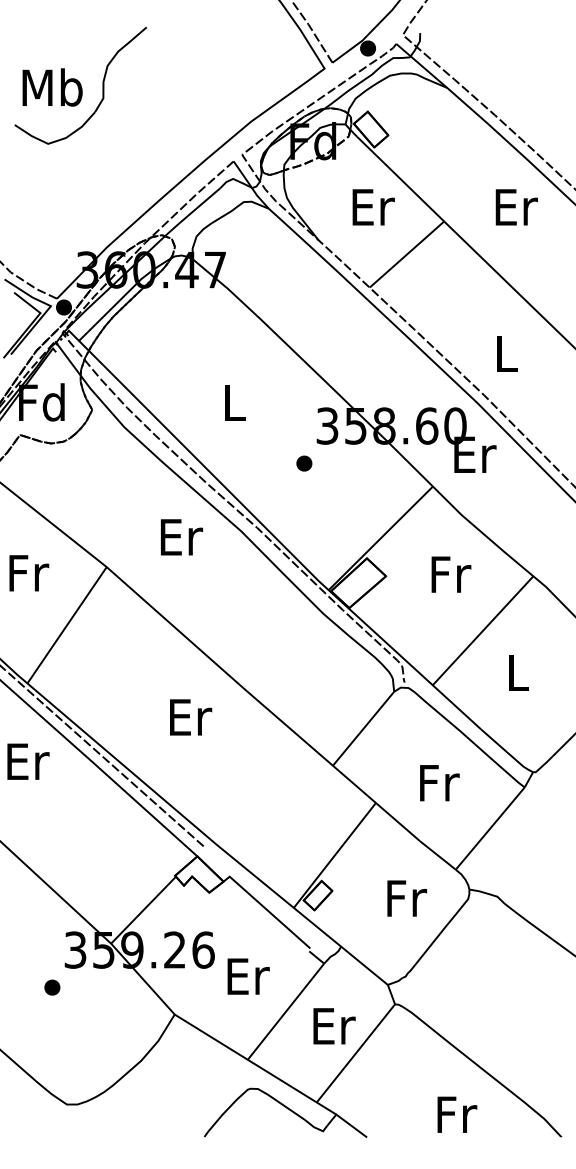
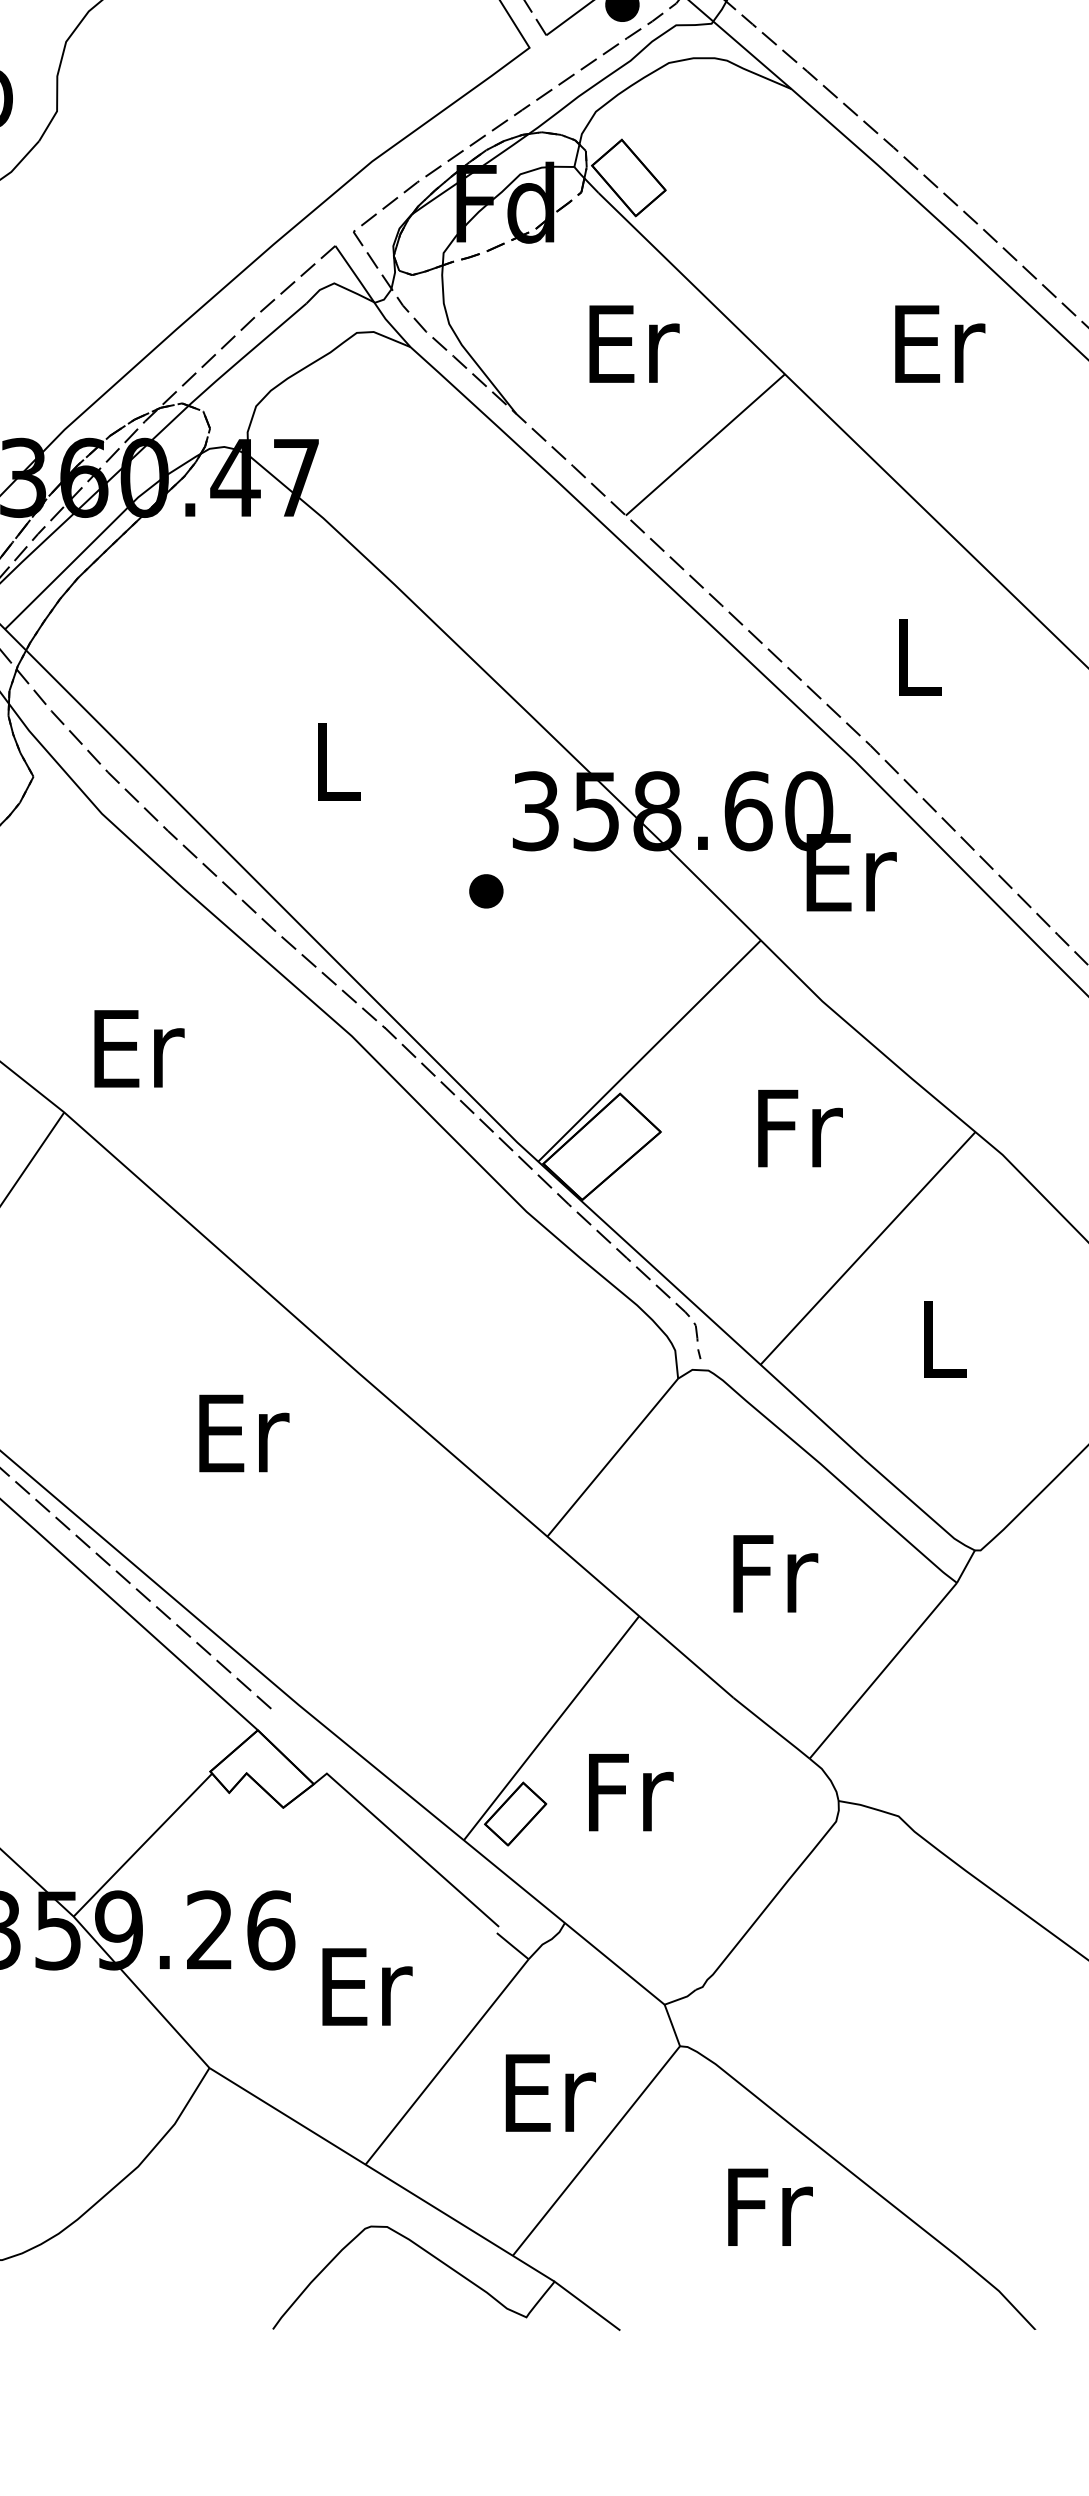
text: (182, 537) -> (140, 1049), moved
text: (407, 898) -> (631, 1792), moved
text: (457, 1114) -> (770, 2206), moved

